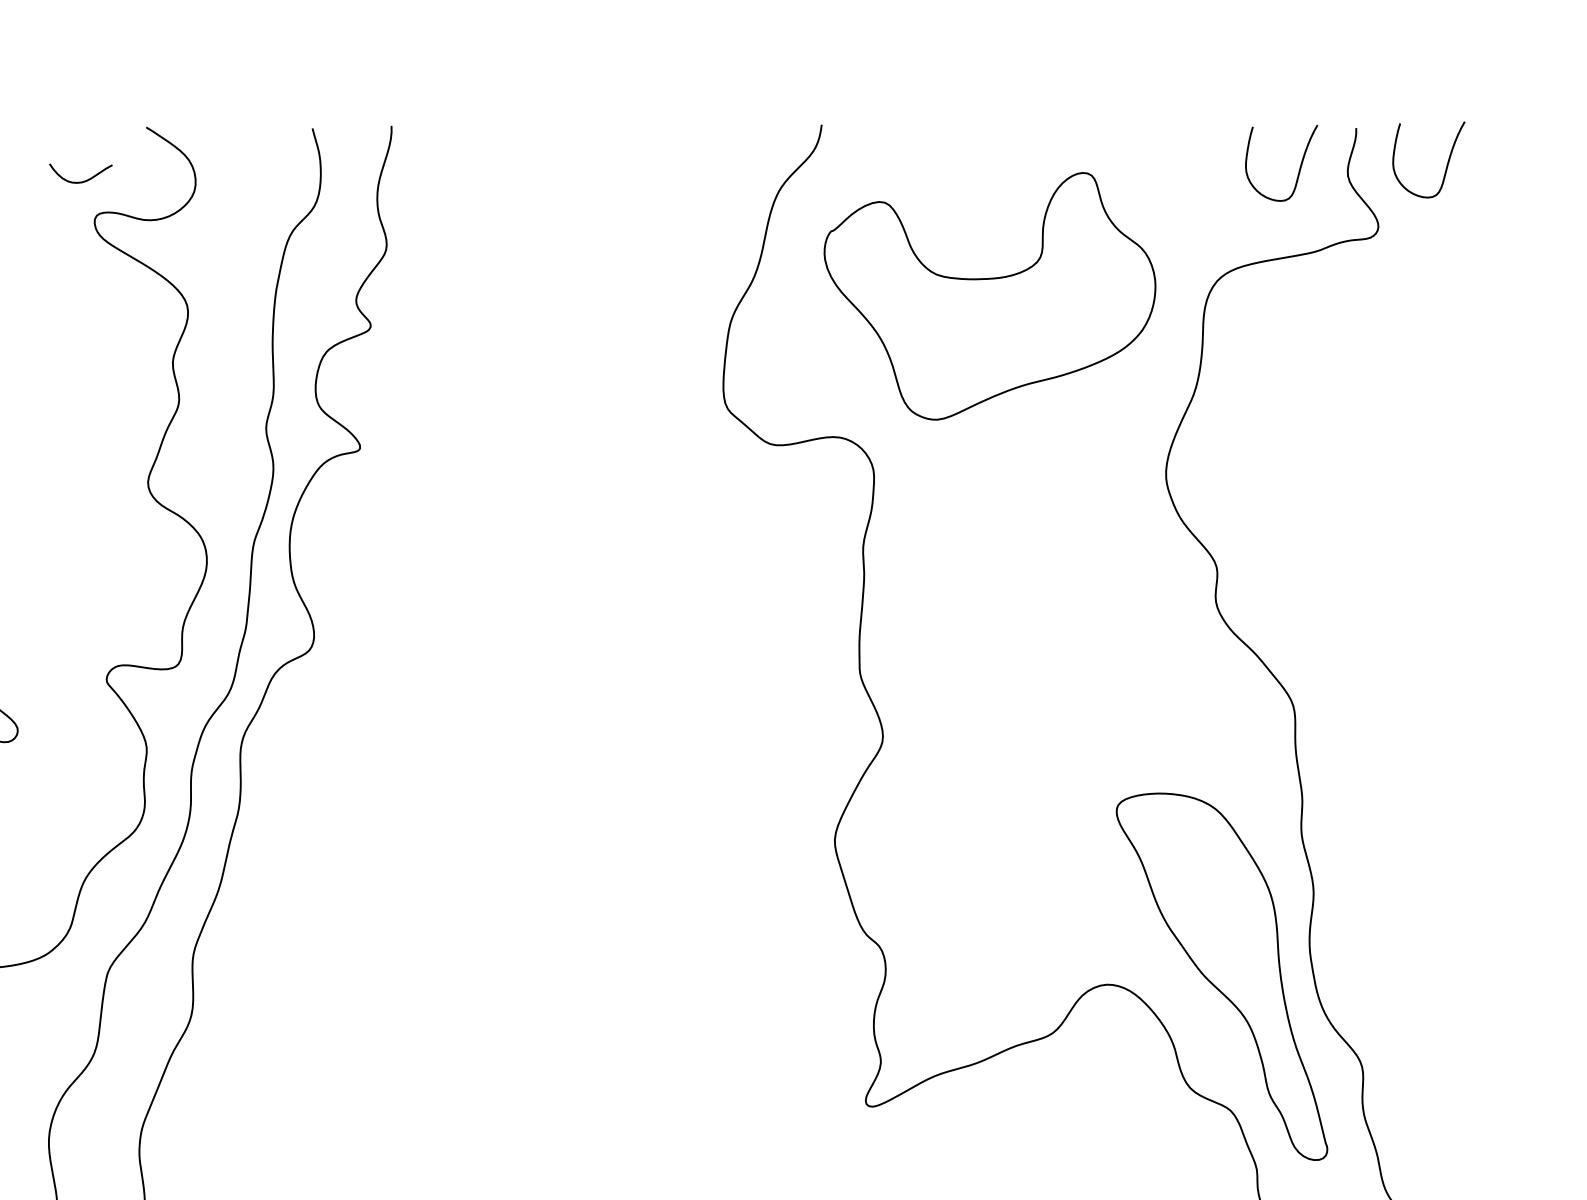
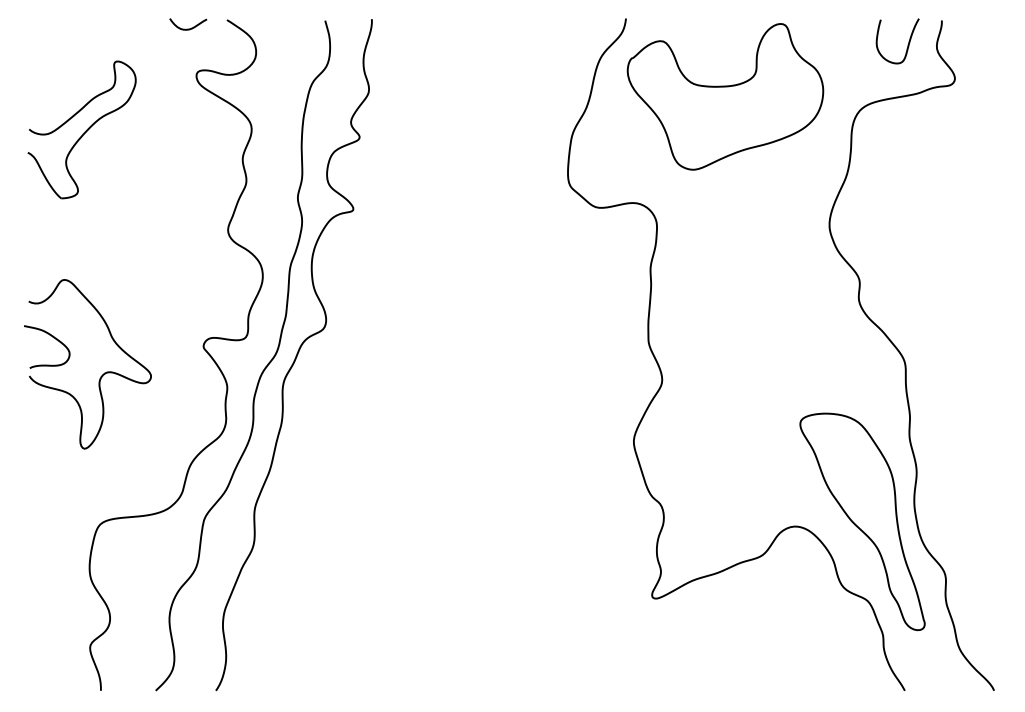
curve: (1445, 165) -> (994, 42), removed
curve: (81, 180) -> (188, 28), moved
part: (990, 295) -> (725, 96), moved

